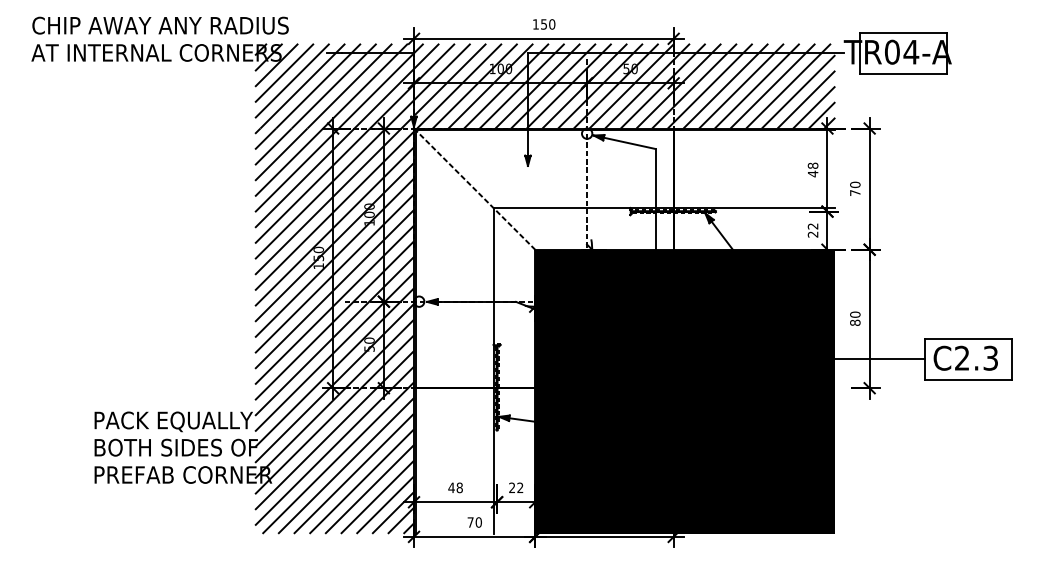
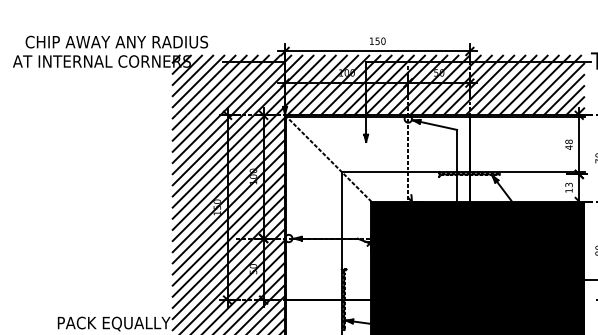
text: (160, 25) -> (116, 42), moved
text: (812, 230) -> (568, 187), 22 -> 13

